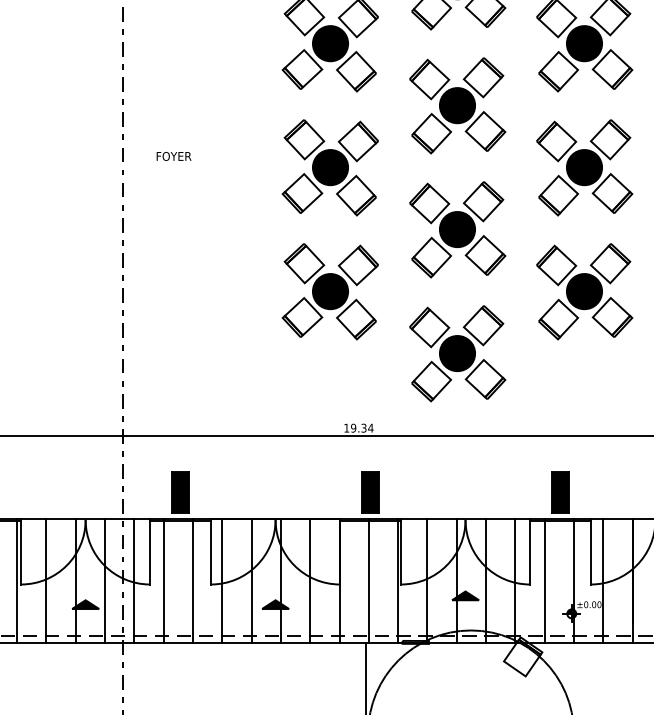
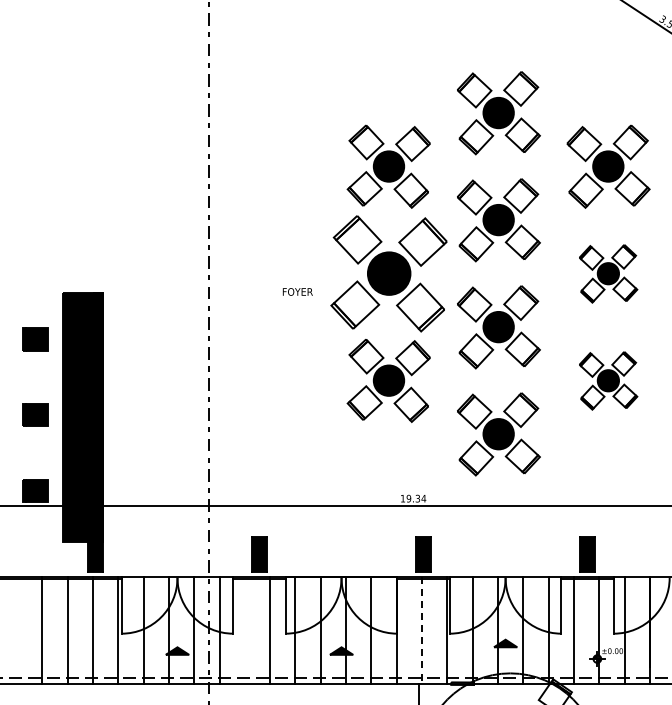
text: (173, 155) -> (297, 291), moved
part: (329, 167) -> (388, 273), size x1.4
part: (584, 167) -> (608, 273), size x0.7
part: (584, 291) -> (608, 380), size x0.7
line: (163, 580) -> (244, 630), removed
line: (369, 580) -> (422, 630), solid -> dashed

